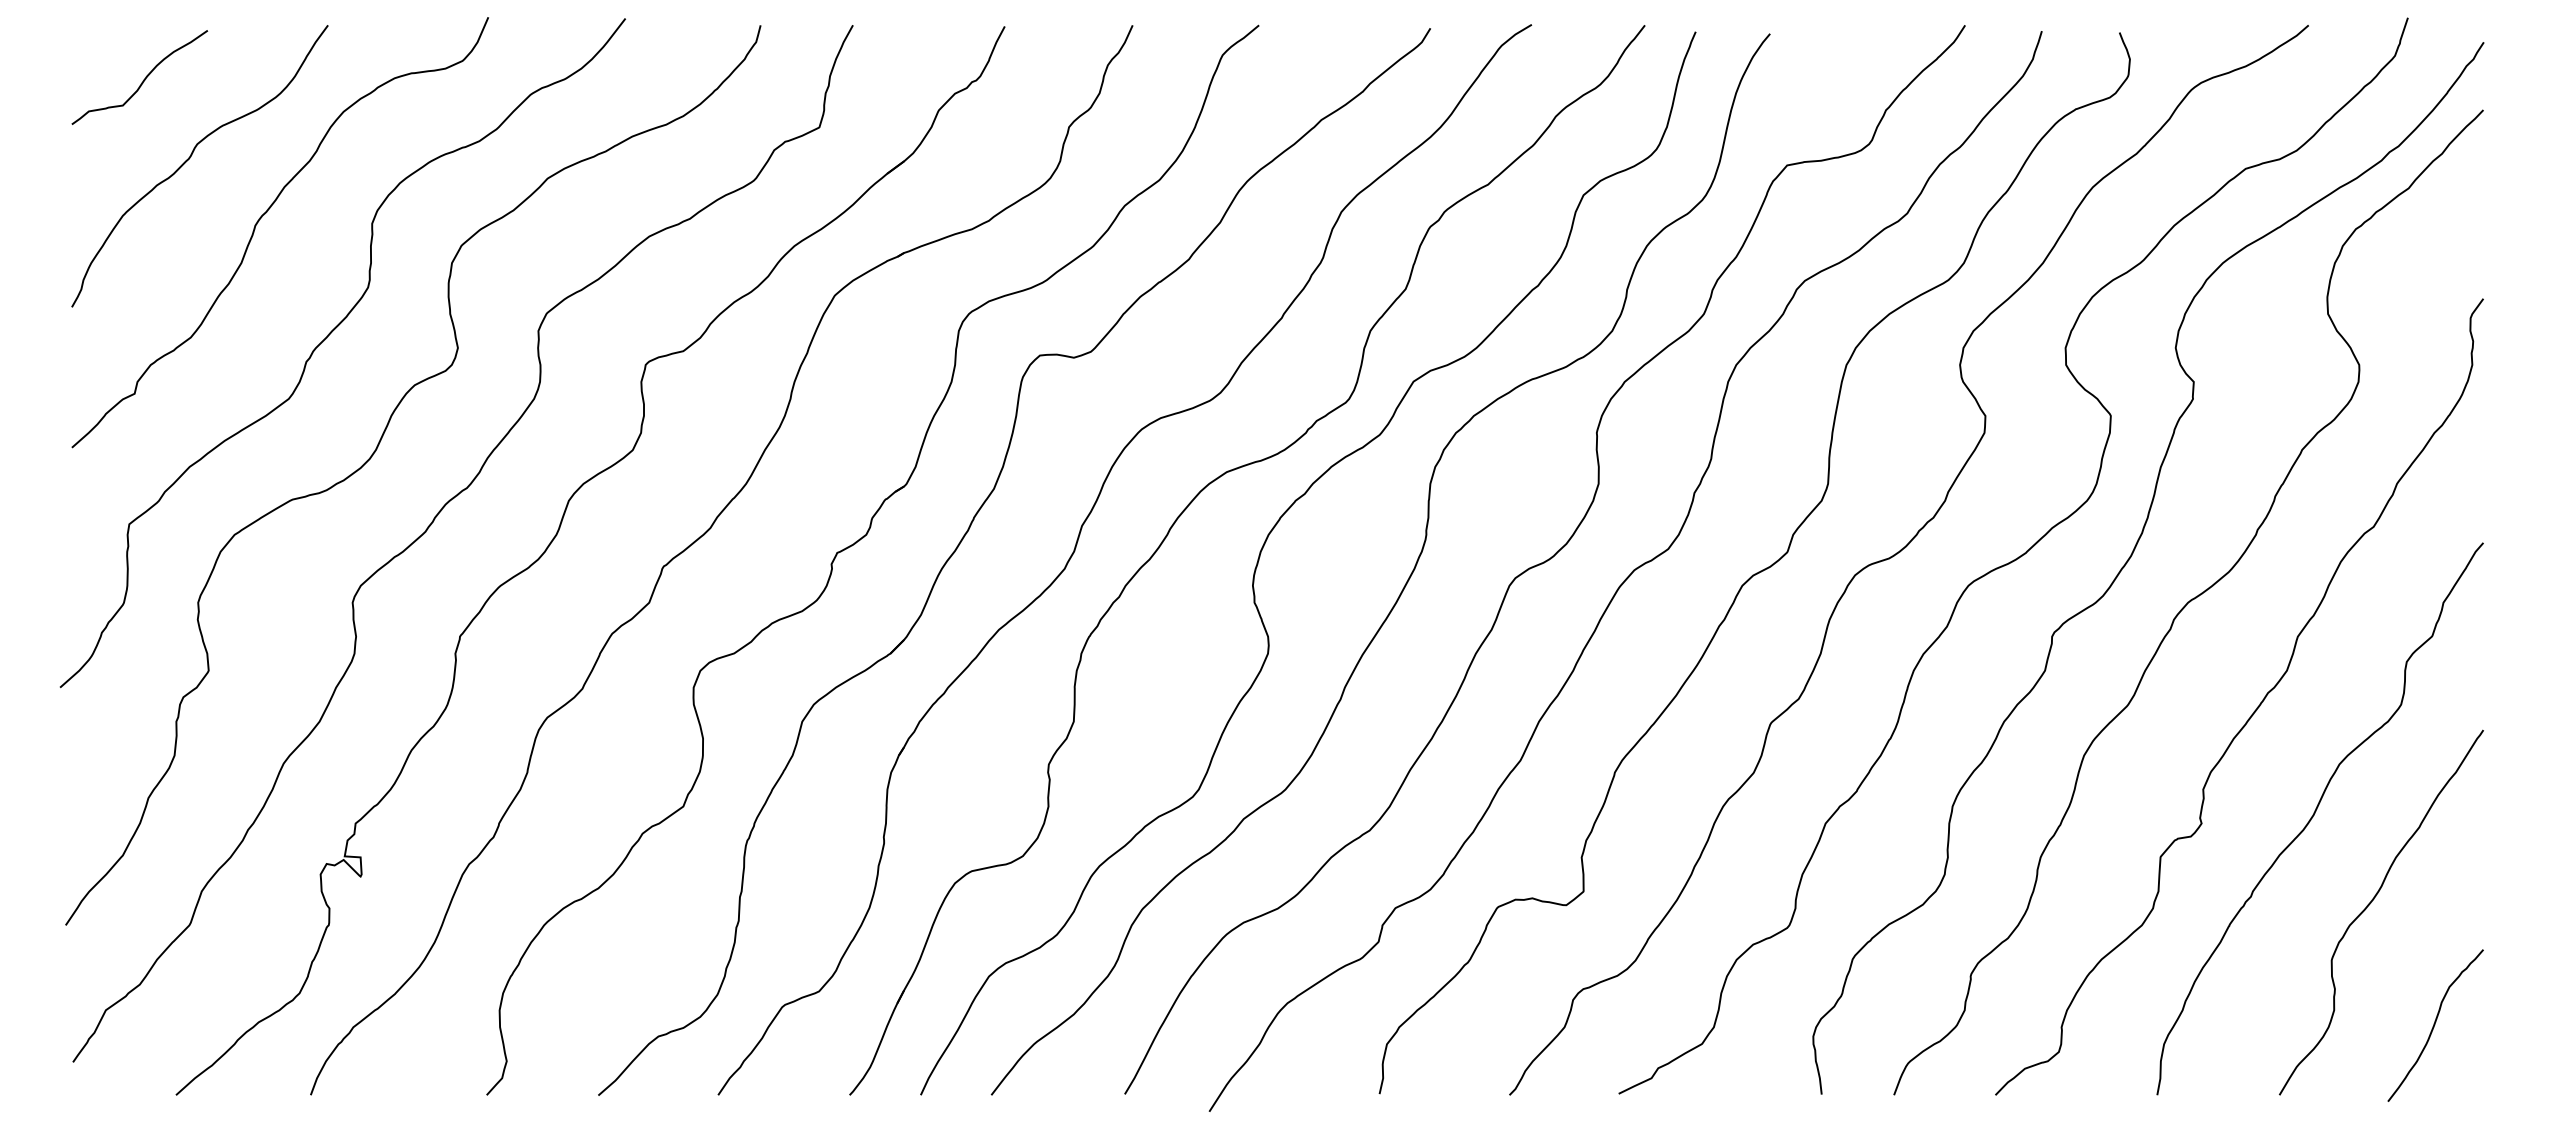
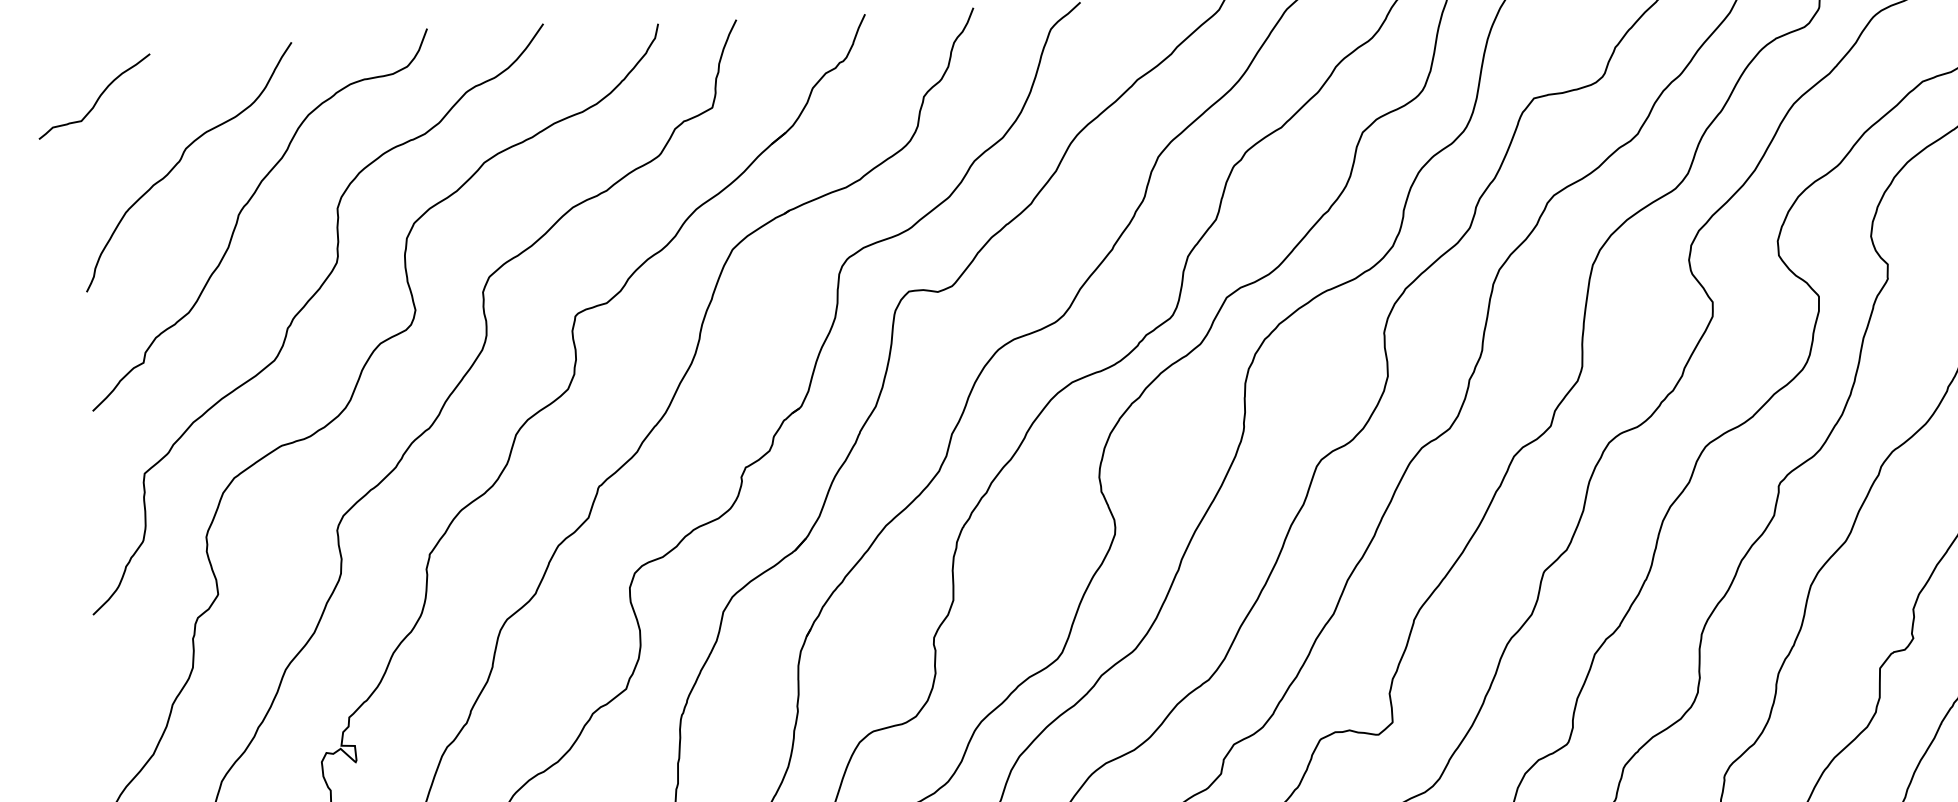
curve: (143, 79) -> (97, 98), moved

